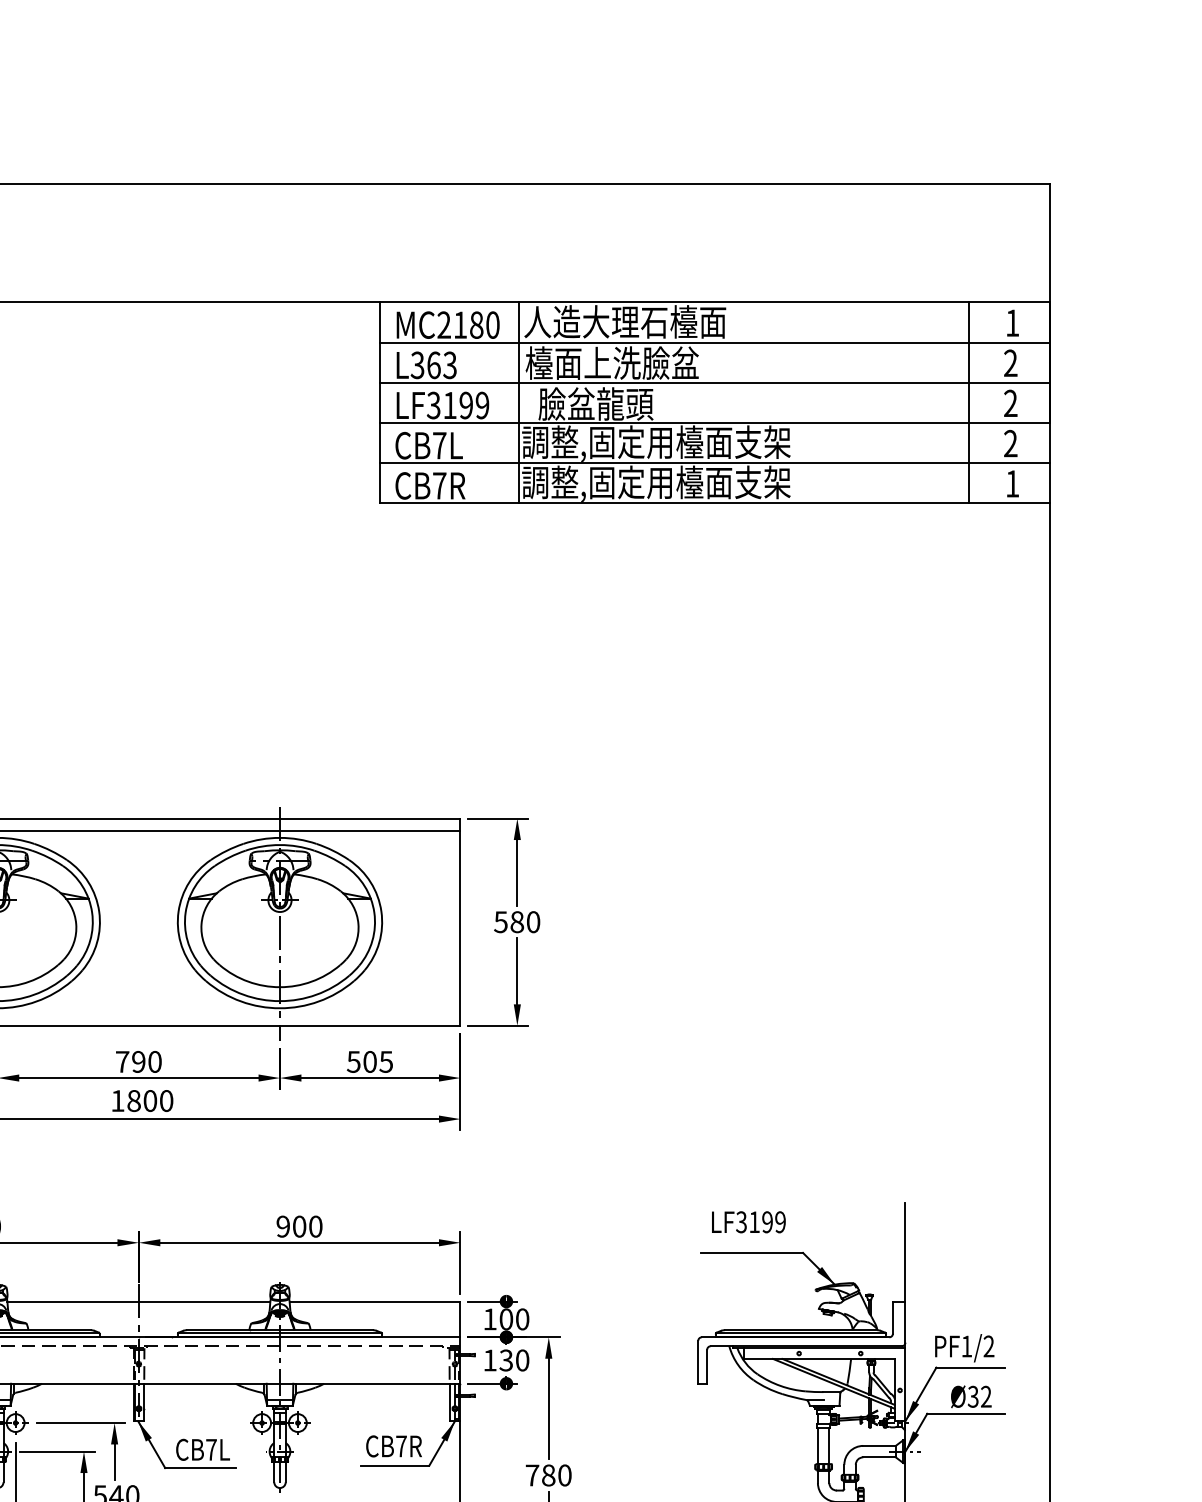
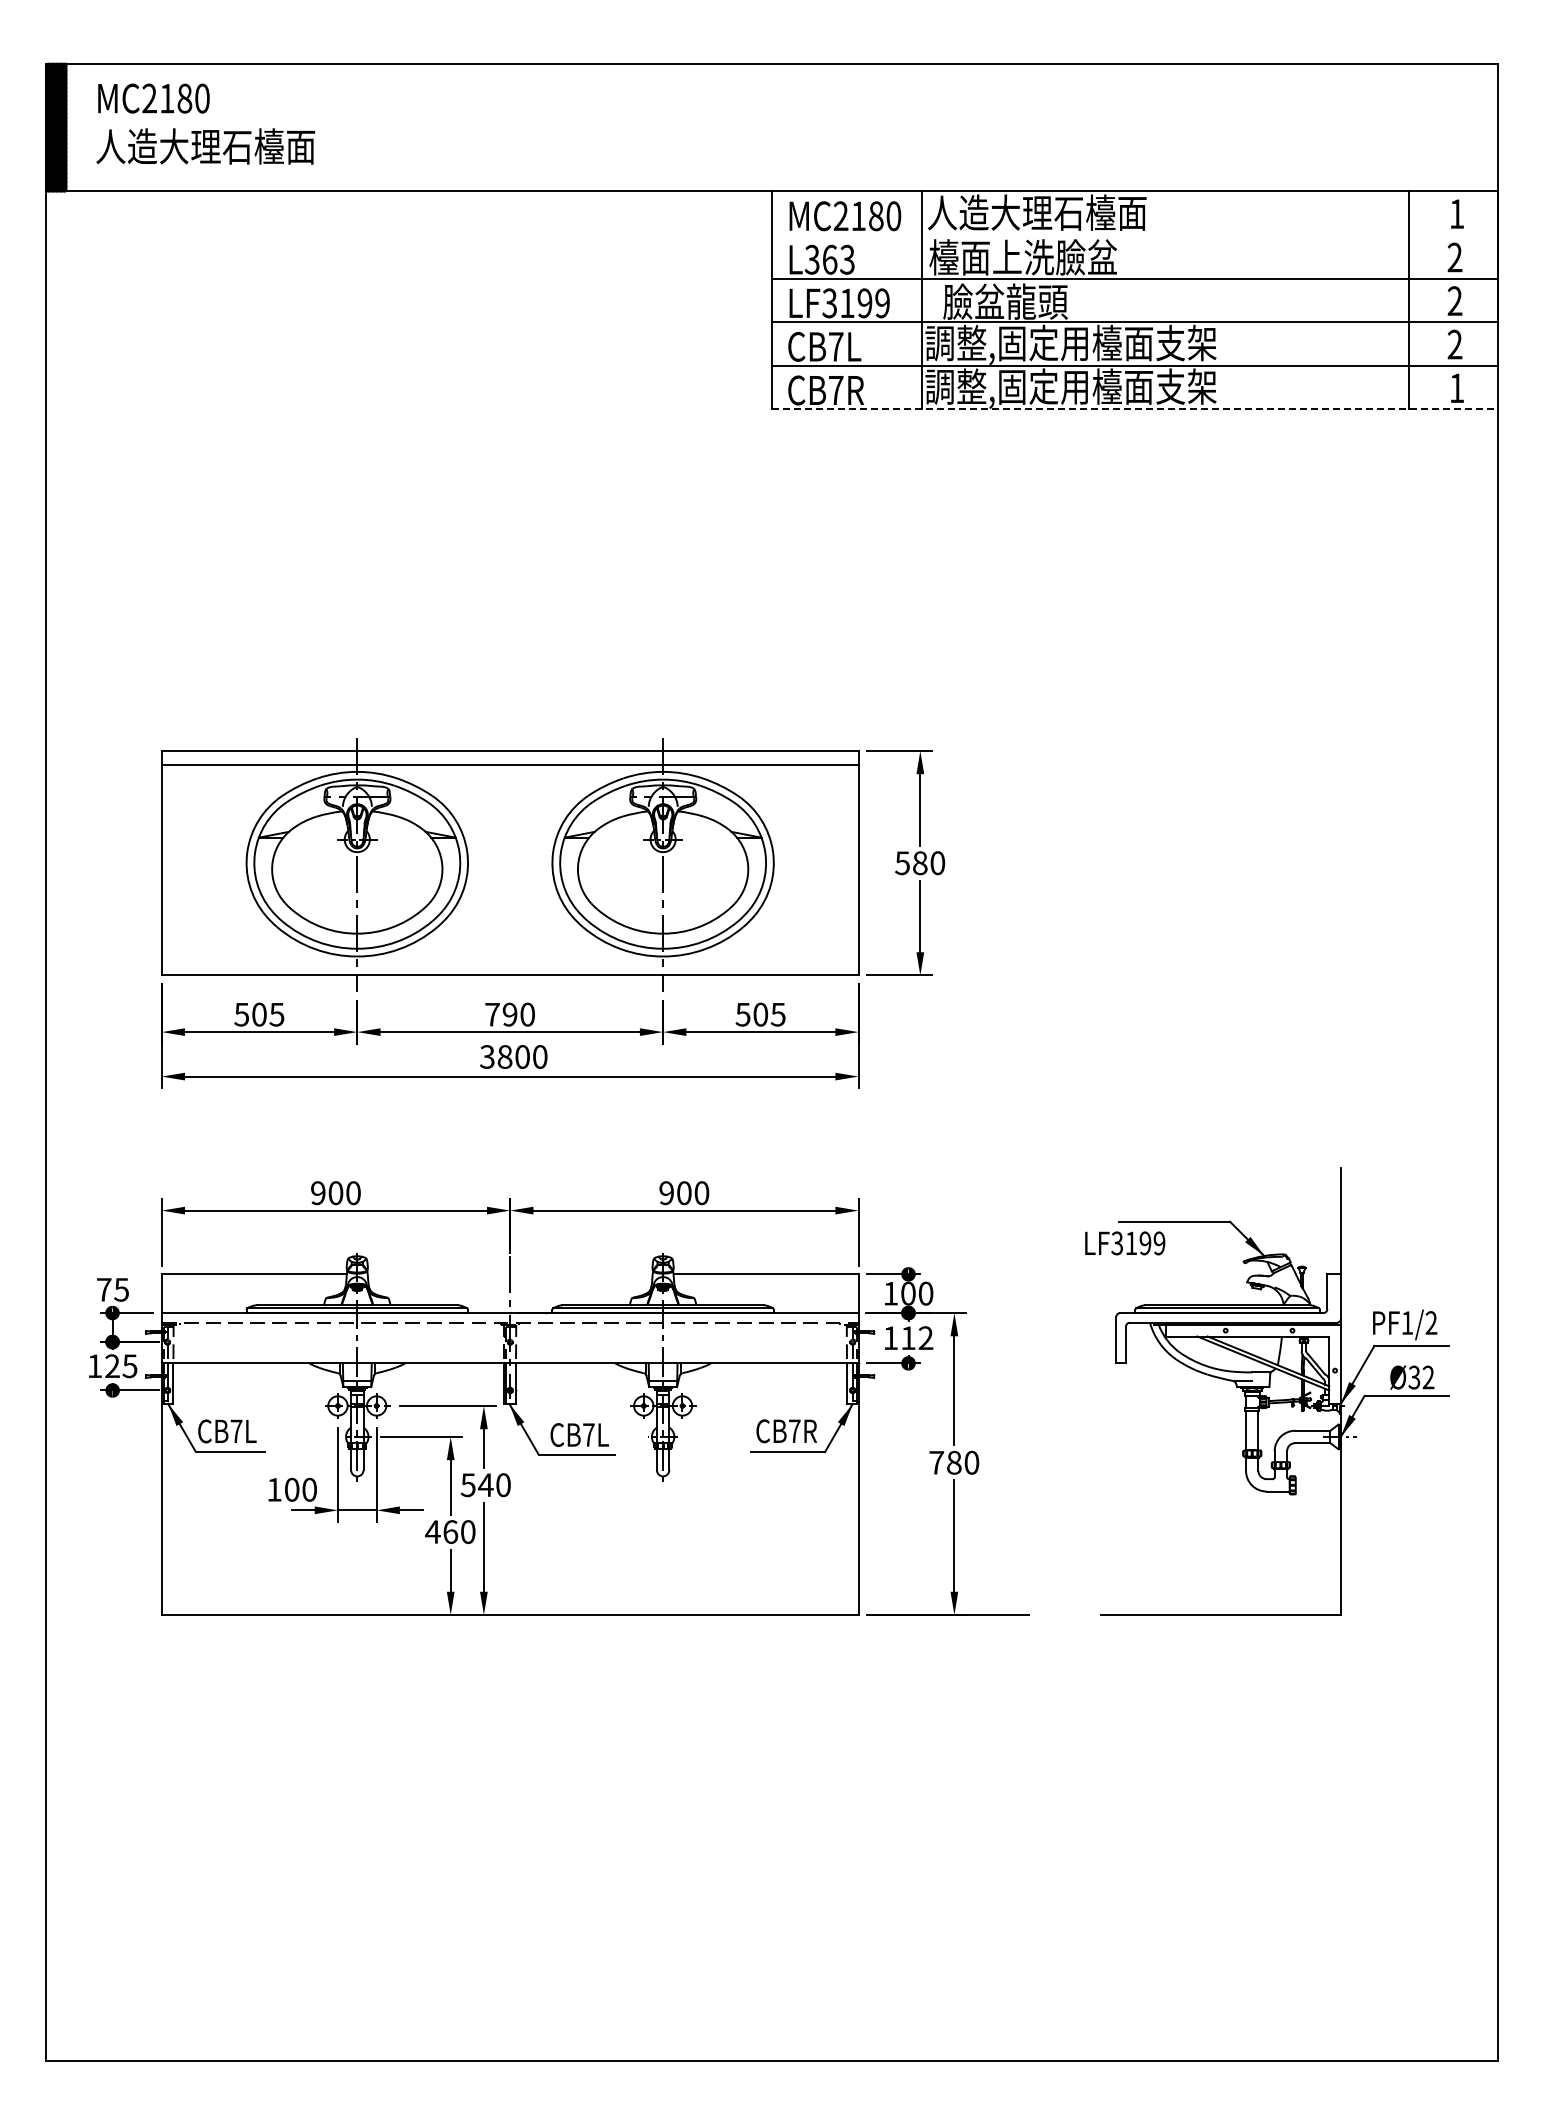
line: (714, 342) -> (1134, 235), removed
line: (714, 503) -> (1134, 409), solid -> dashed
text: (117, 1100) -> (487, 1056), 1800 -> 3800
text: (749, 1222) -> (1125, 1243), moved
line: (138, 1301) -> (509, 1274), removed
text: (514, 1360) -> (917, 1338), 130 -> 112

